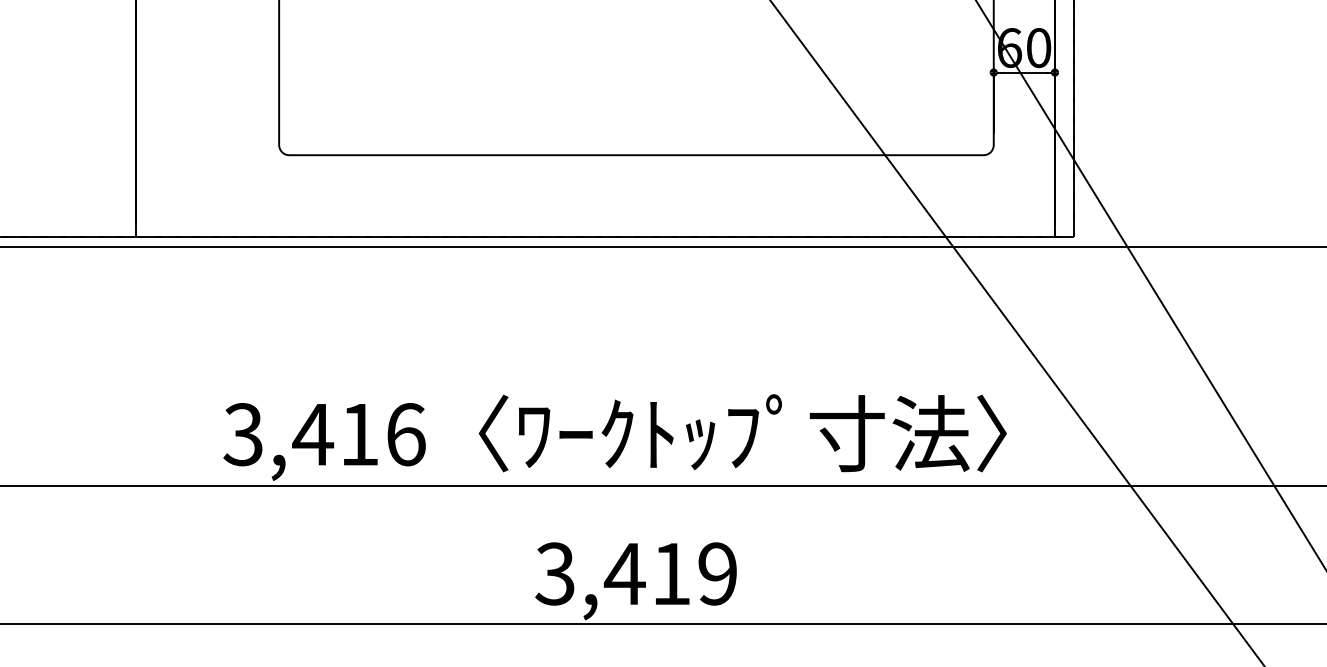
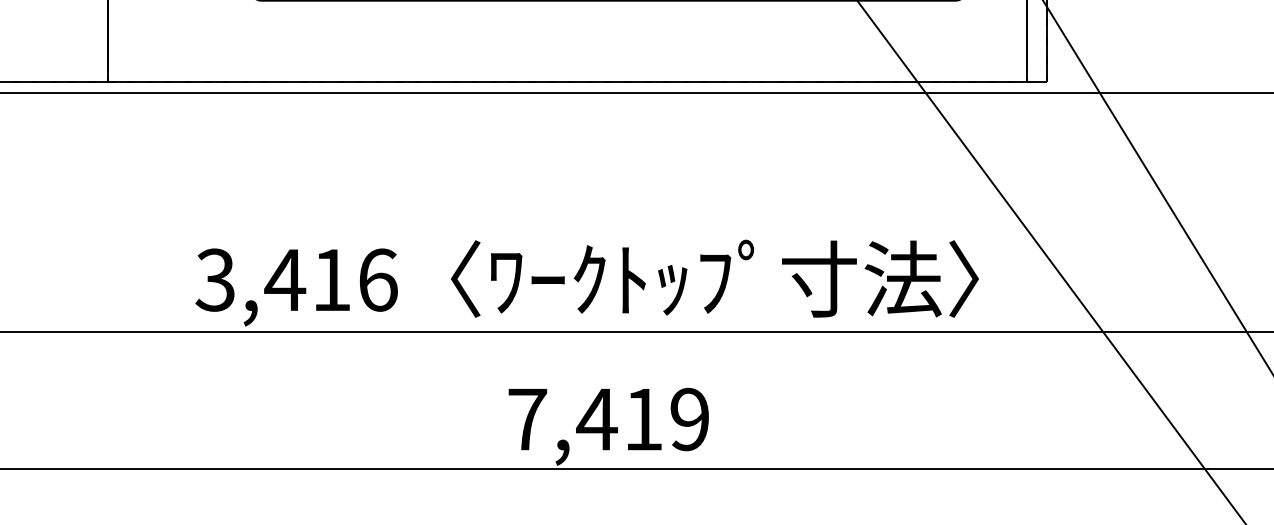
text: (554, 573) -> (526, 419), 3,419 -> 7,419

